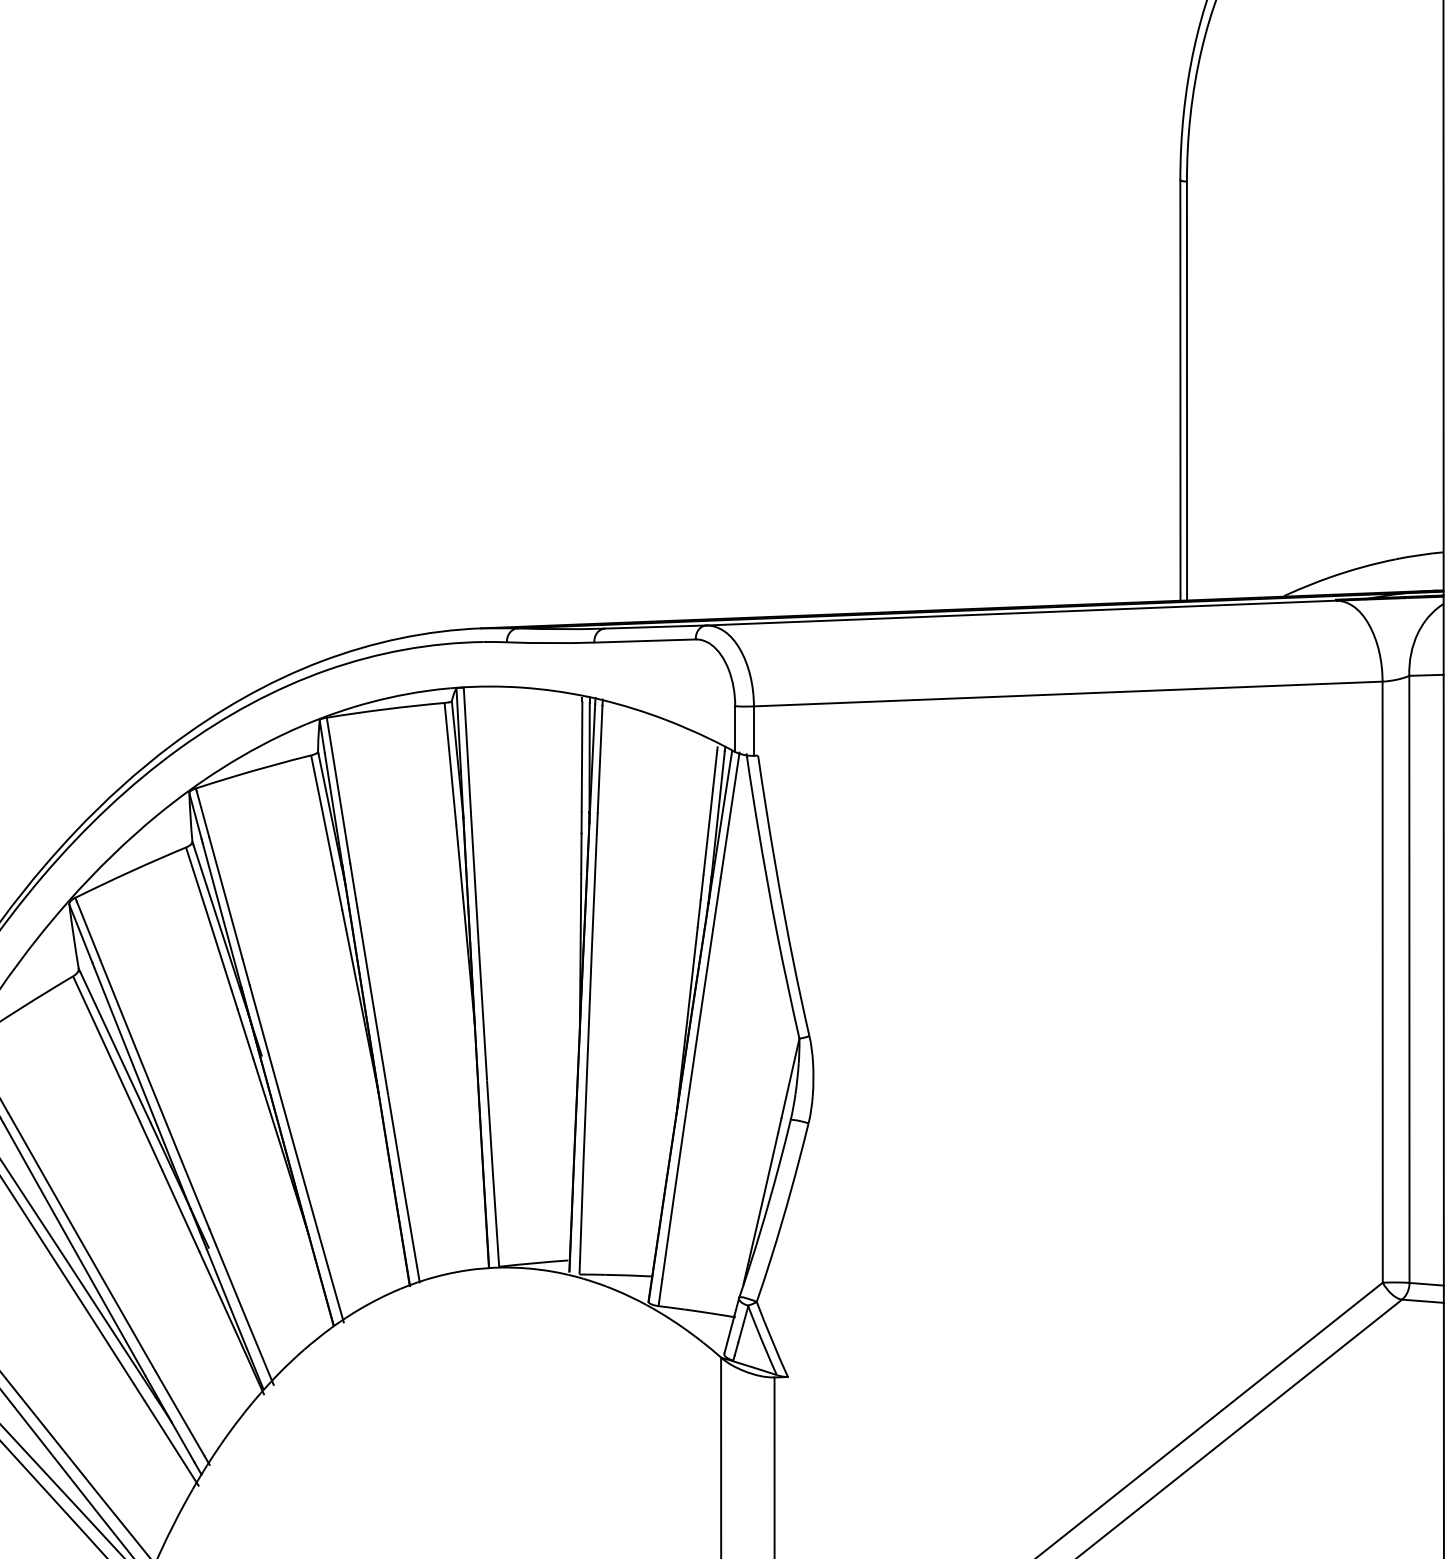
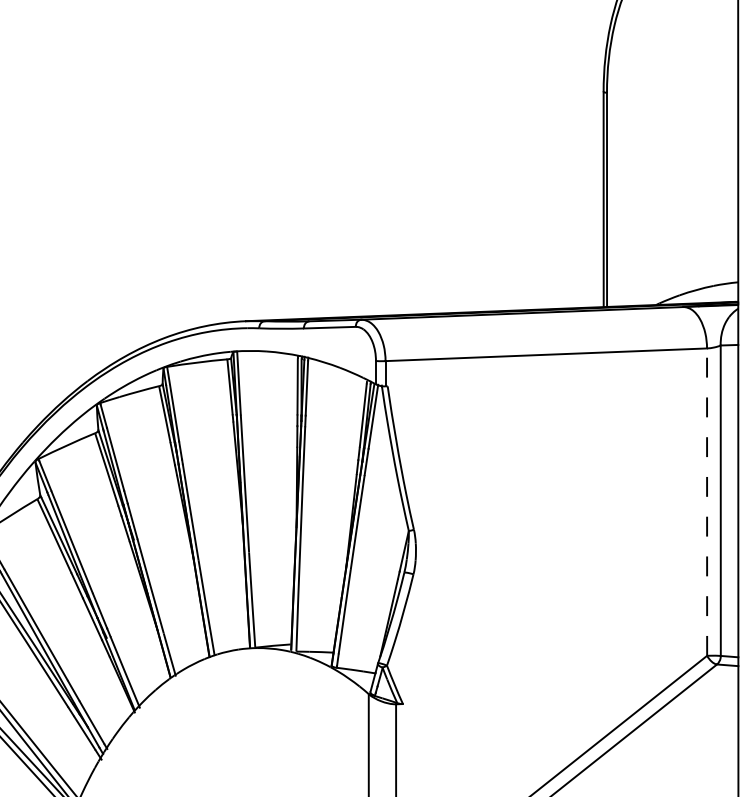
line: (1383, 982) -> (707, 502), solid -> dashed

